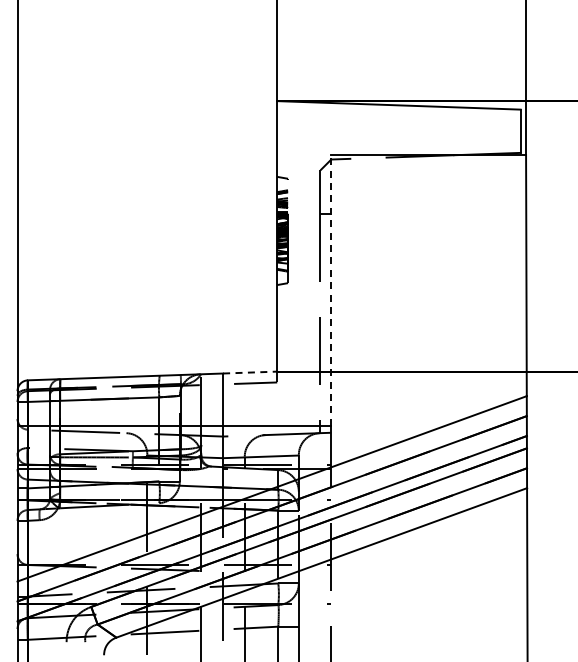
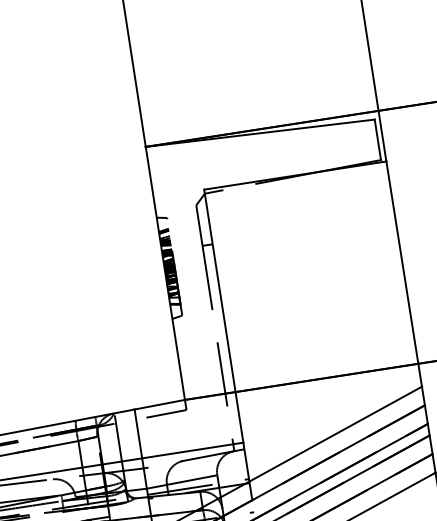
line: (331, 289) -> (223, 315), dashed -> solid
line: (250, 372) -> (160, 404), dashed -> solid

